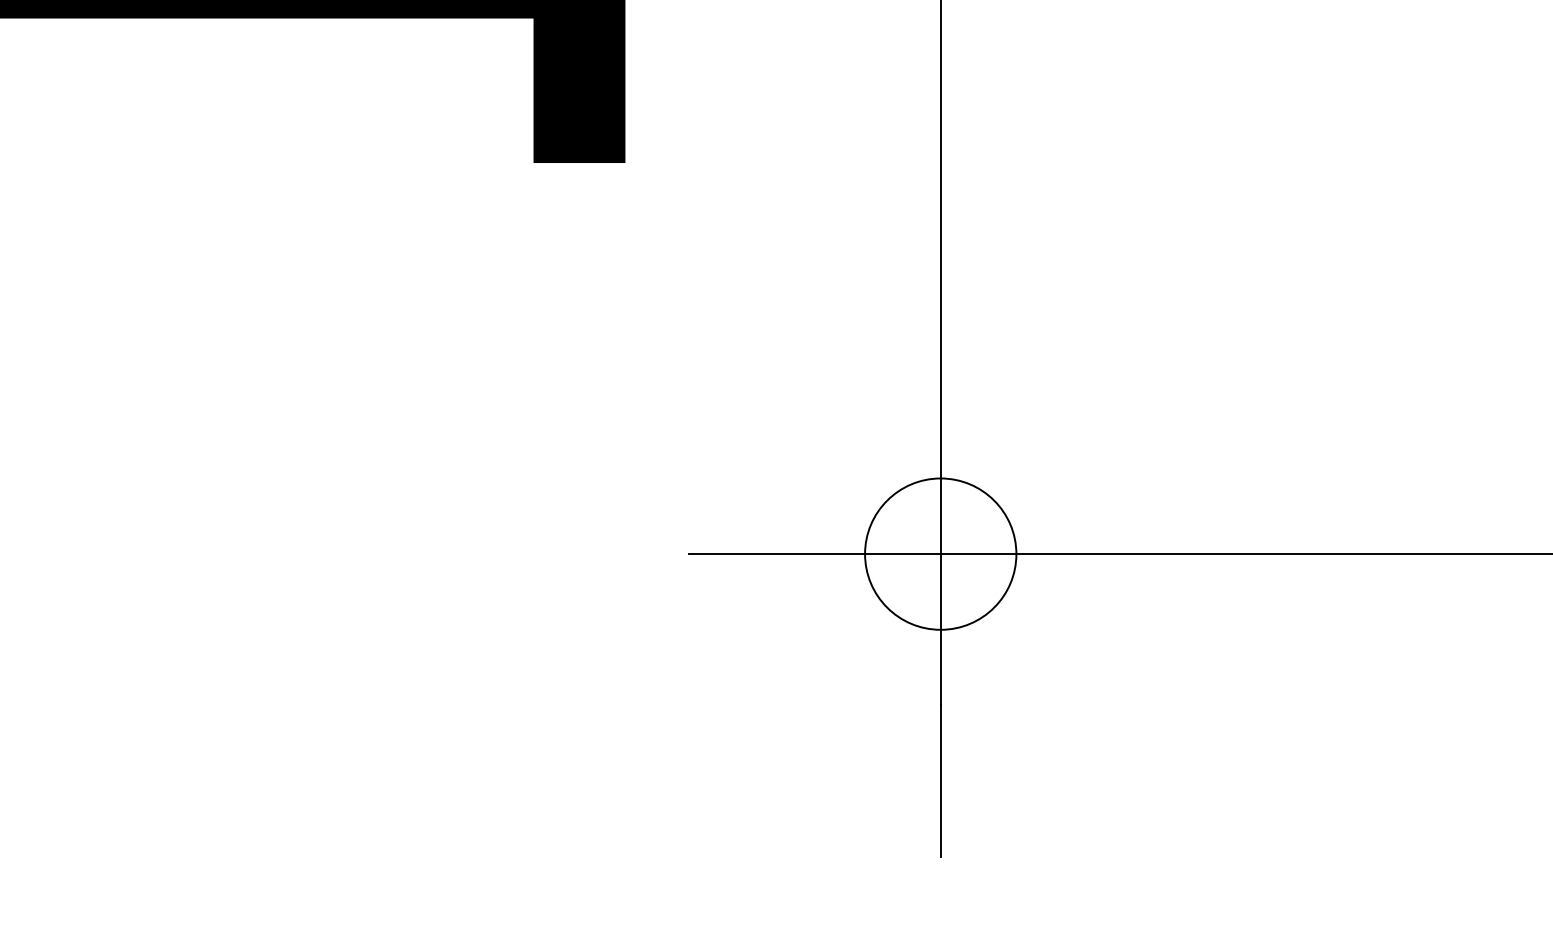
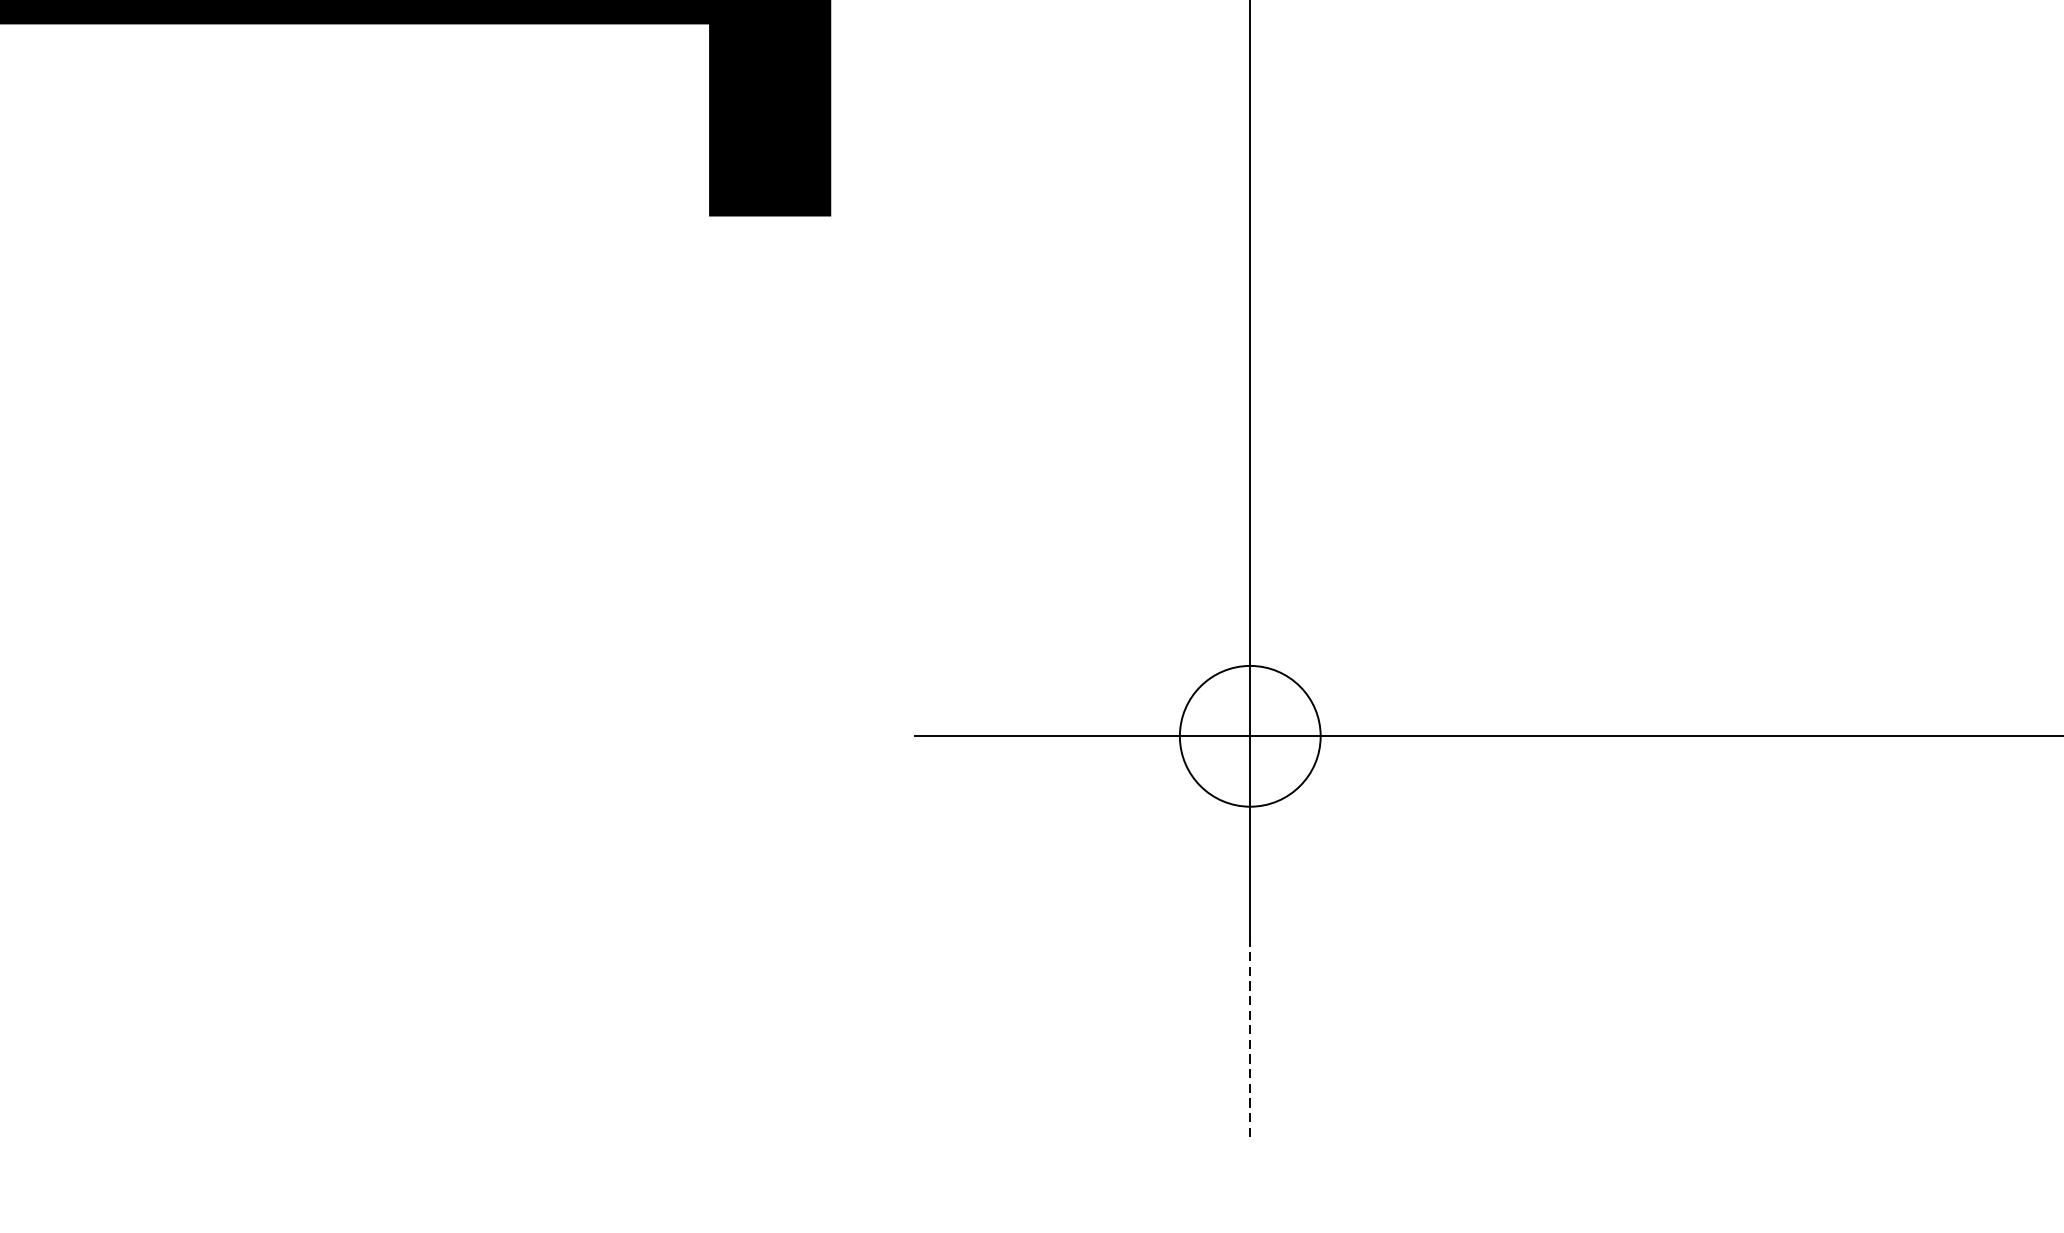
circle: (940, 553) -> (1249, 735), size x0.7
line: (940, 781) -> (1249, 1038), solid -> dashed

